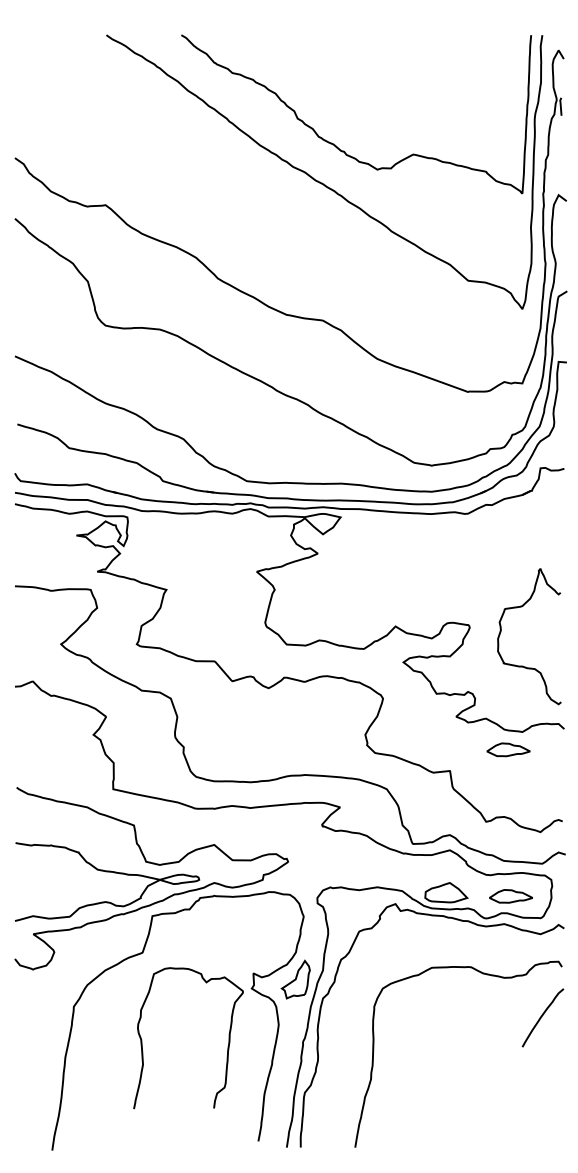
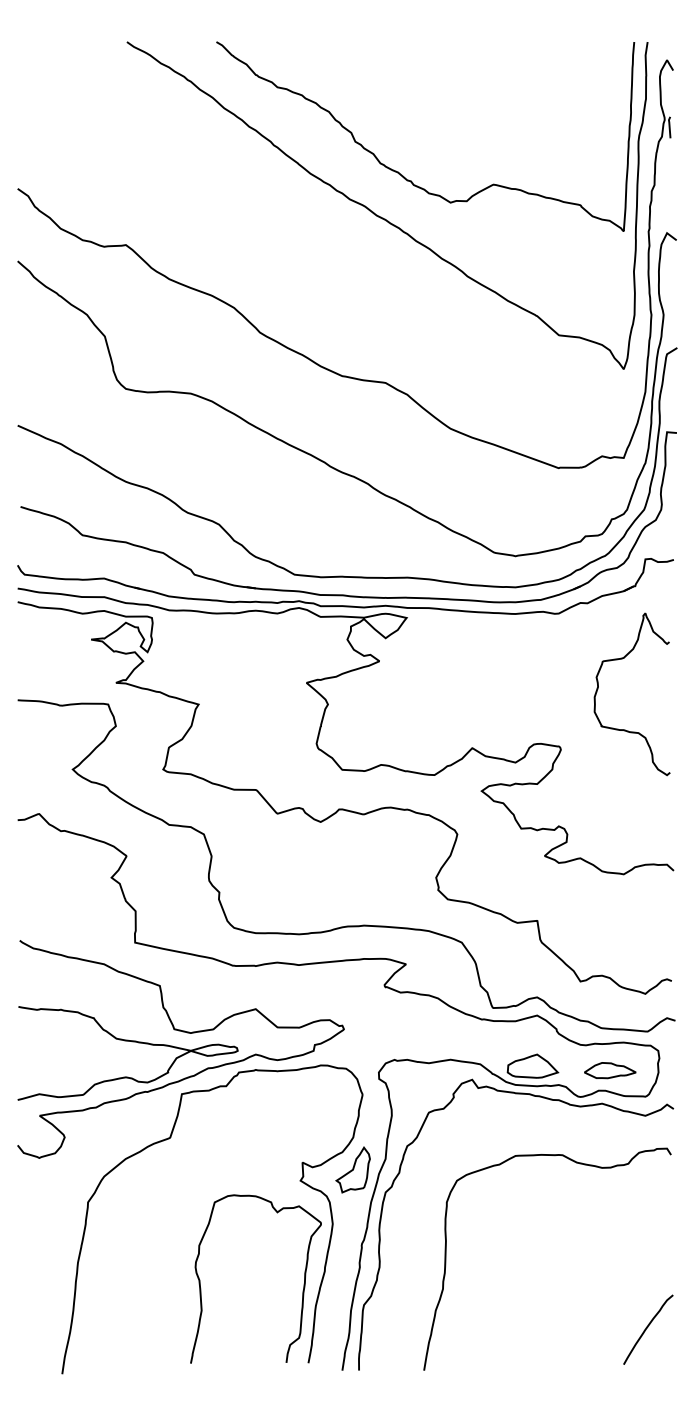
curve: (501, 632) -> (598, 689), moved
part: (508, 749) -> (607, 895), removed
curve: (542, 1016) -> (647, 1328), moved
curve: (228, 1042) -> (303, 1284), moved

